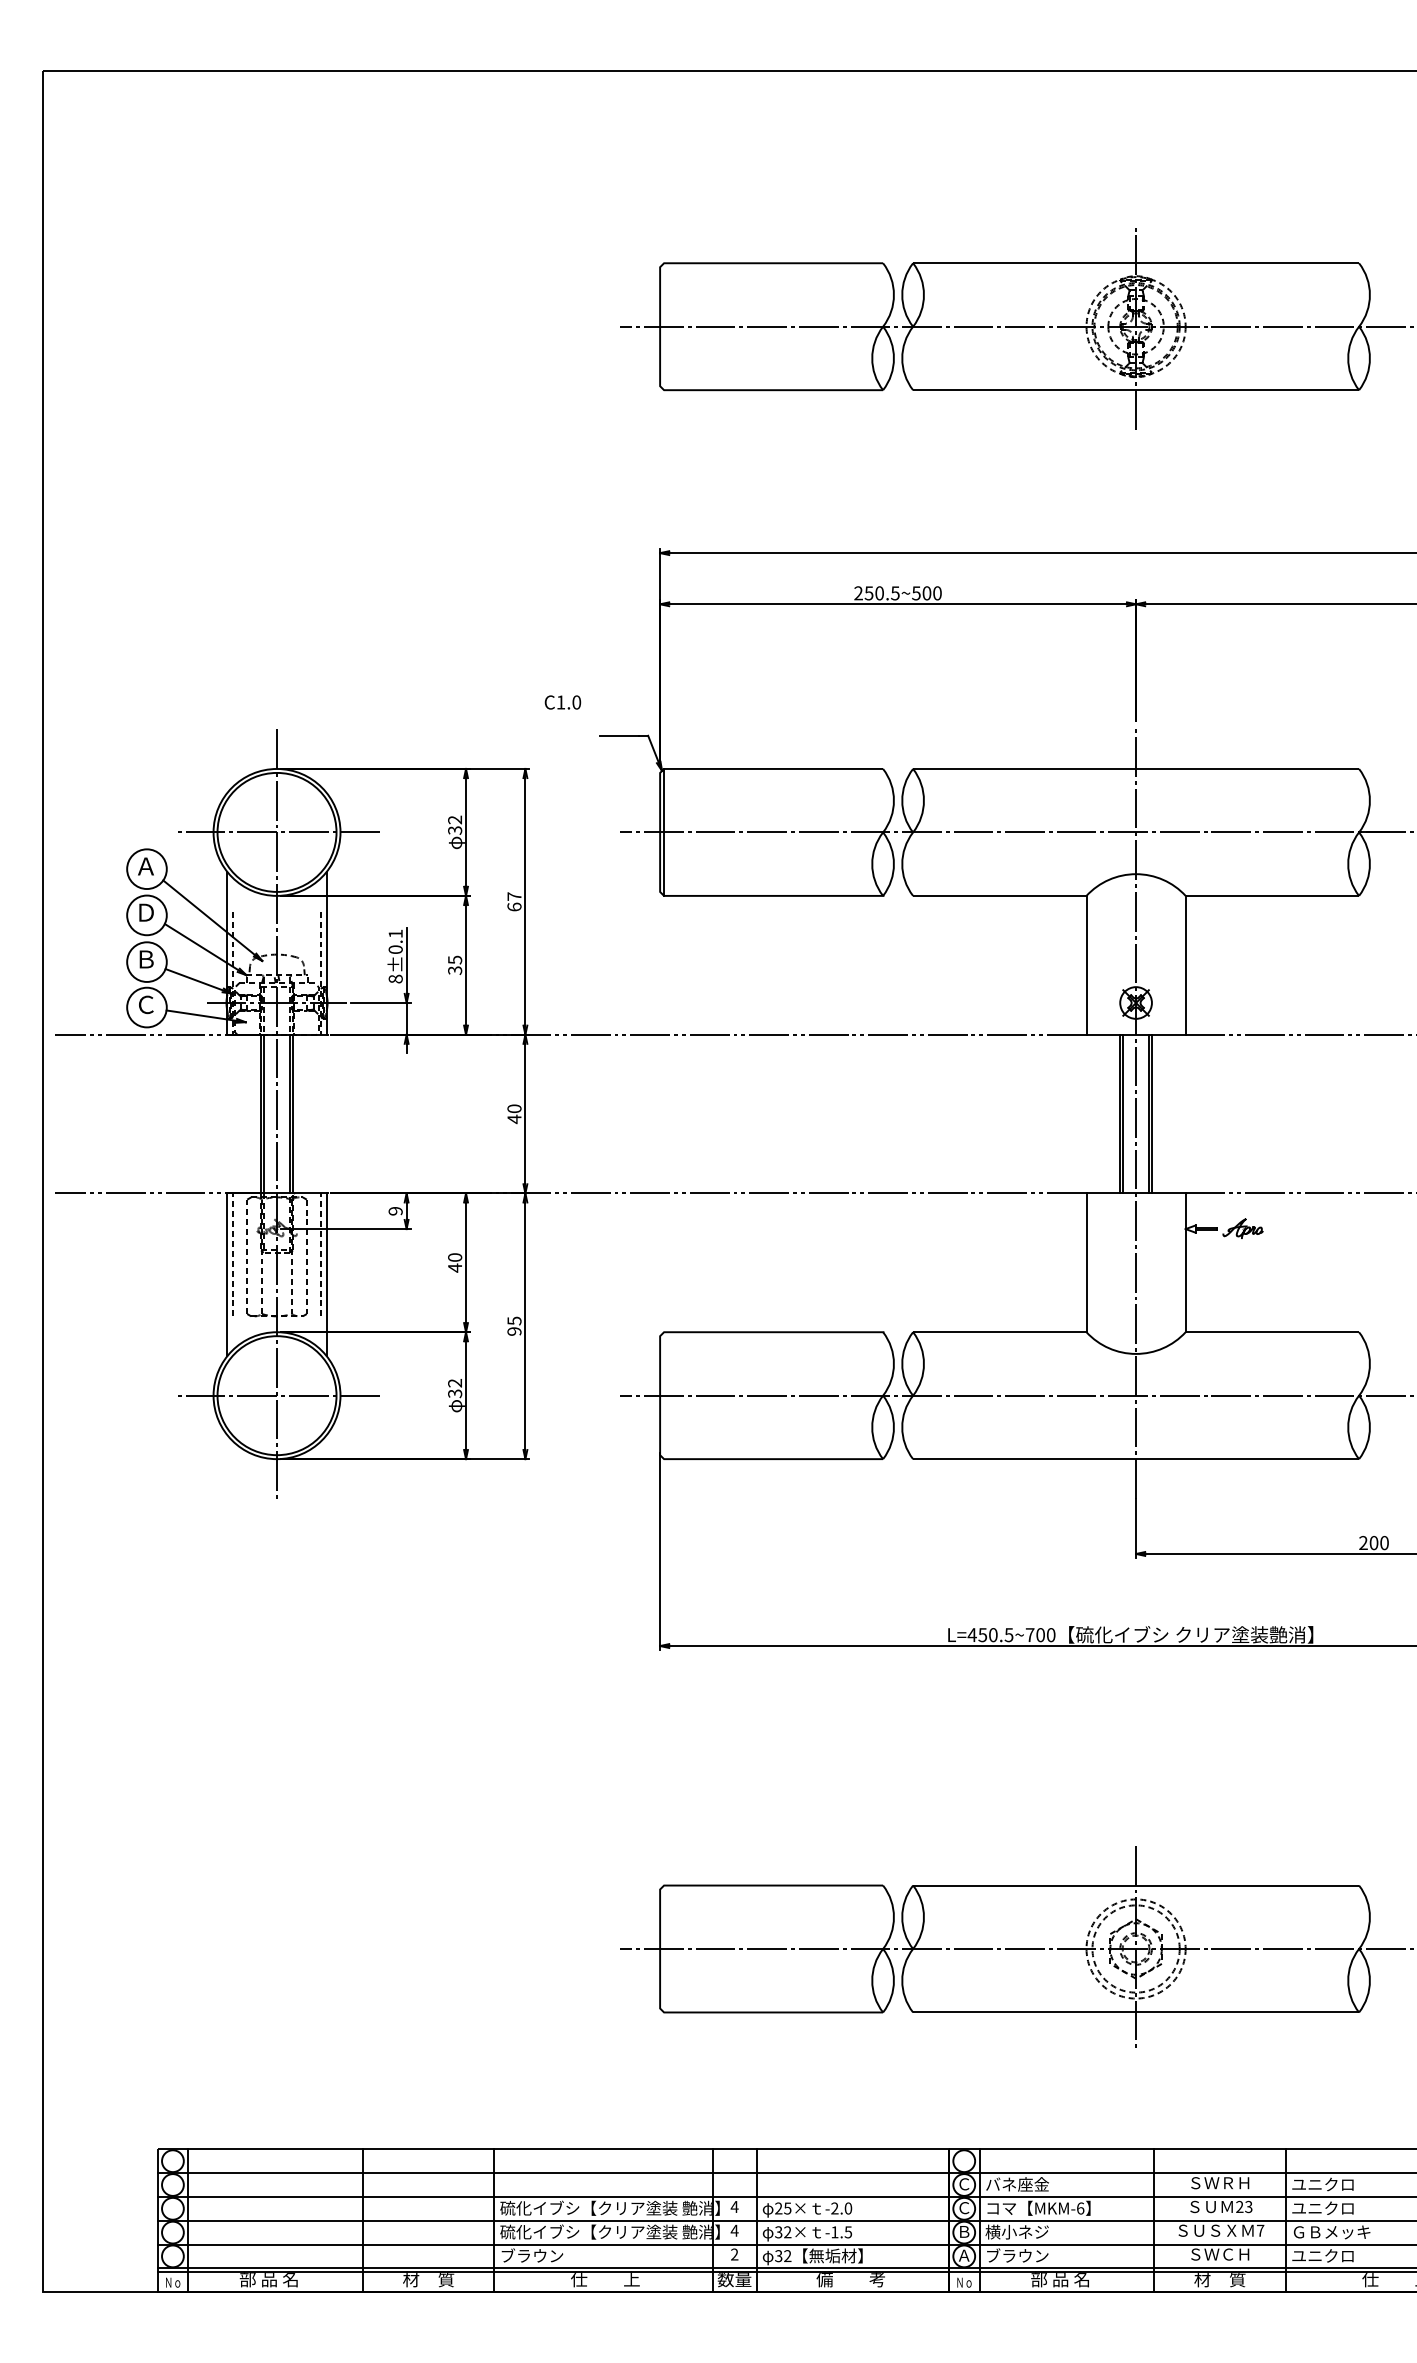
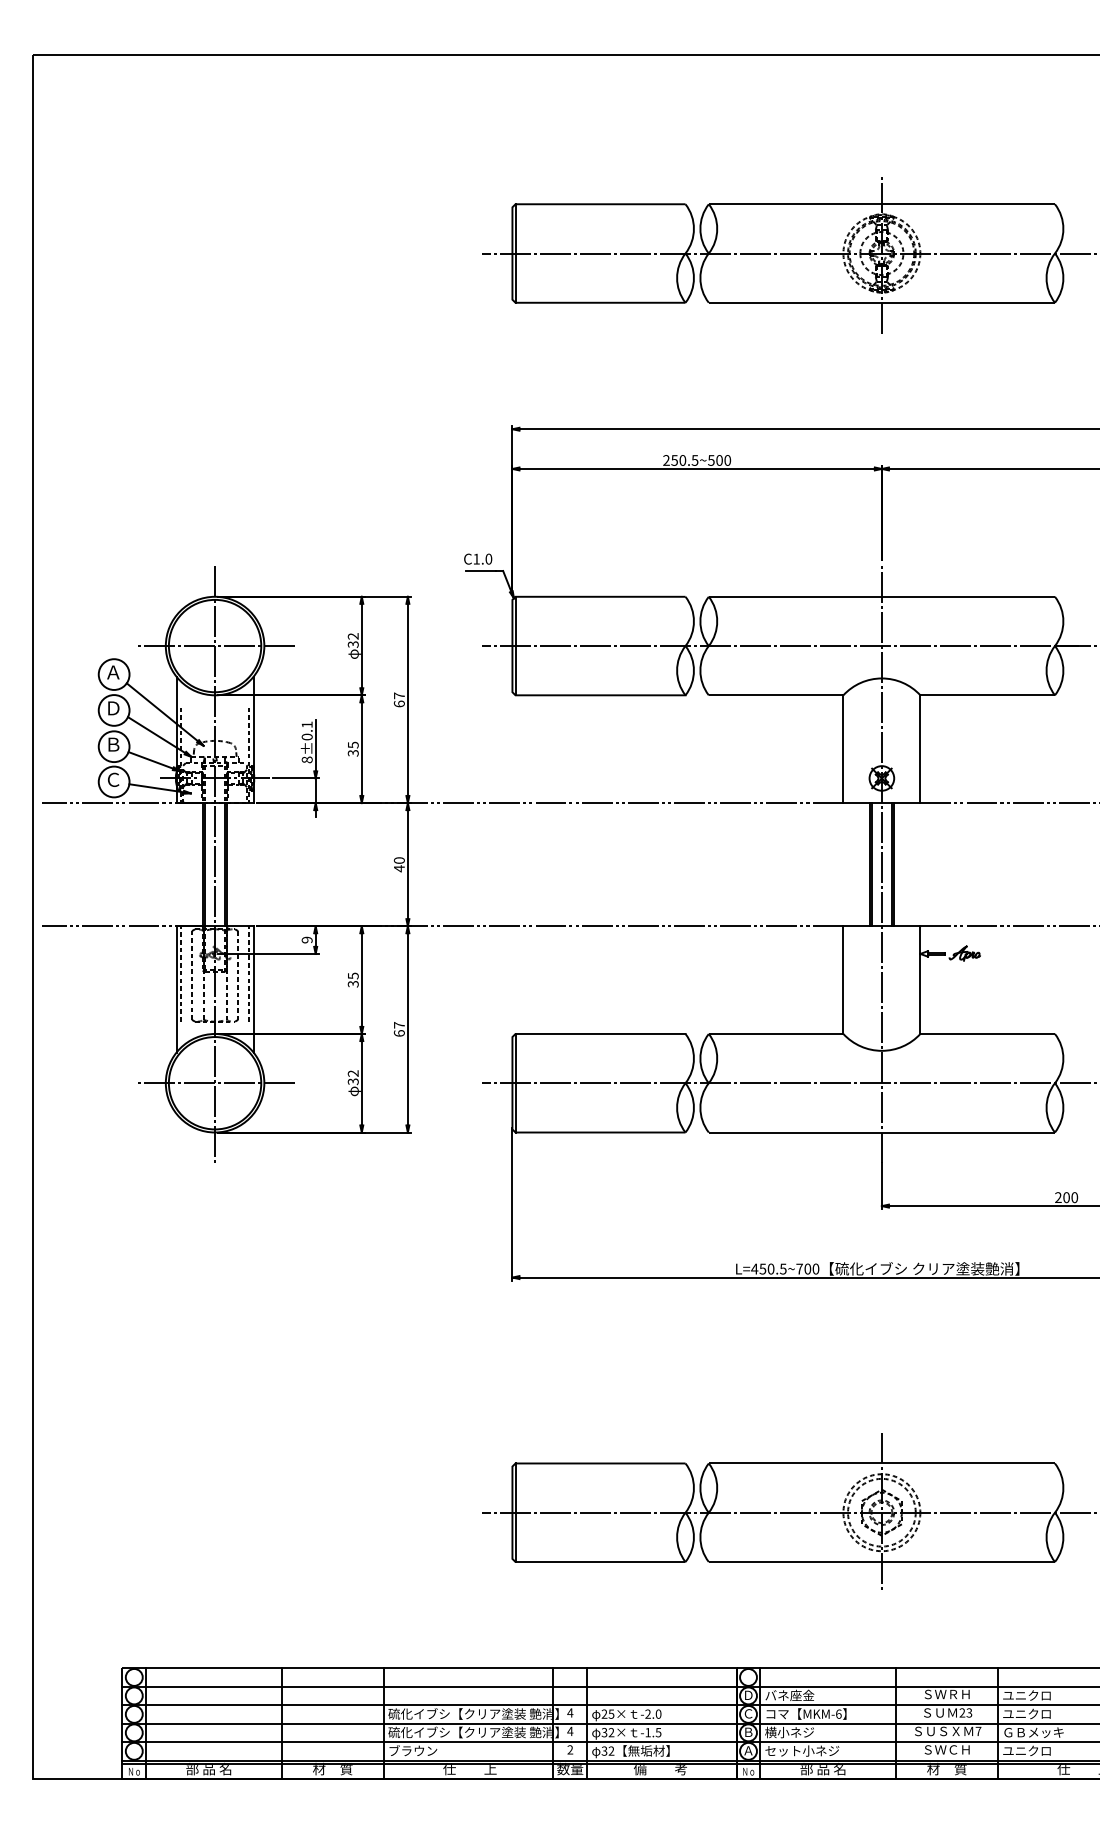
line: (664, 326) -> (515, 253), added
text: (562, 702) -> (477, 559), moved
text: (455, 1262) -> (353, 979), 40 -> 35
text: (514, 1325) -> (399, 1028), 95 -> 67
line: (664, 1395) -> (515, 1083), added
line: (664, 1948) -> (515, 1512), added
text: (964, 2184) -> (748, 1695), Ｃ -> Ｄ
text: (1033, 2255) -> (802, 1750), ブラウン -> セット小ネジ

